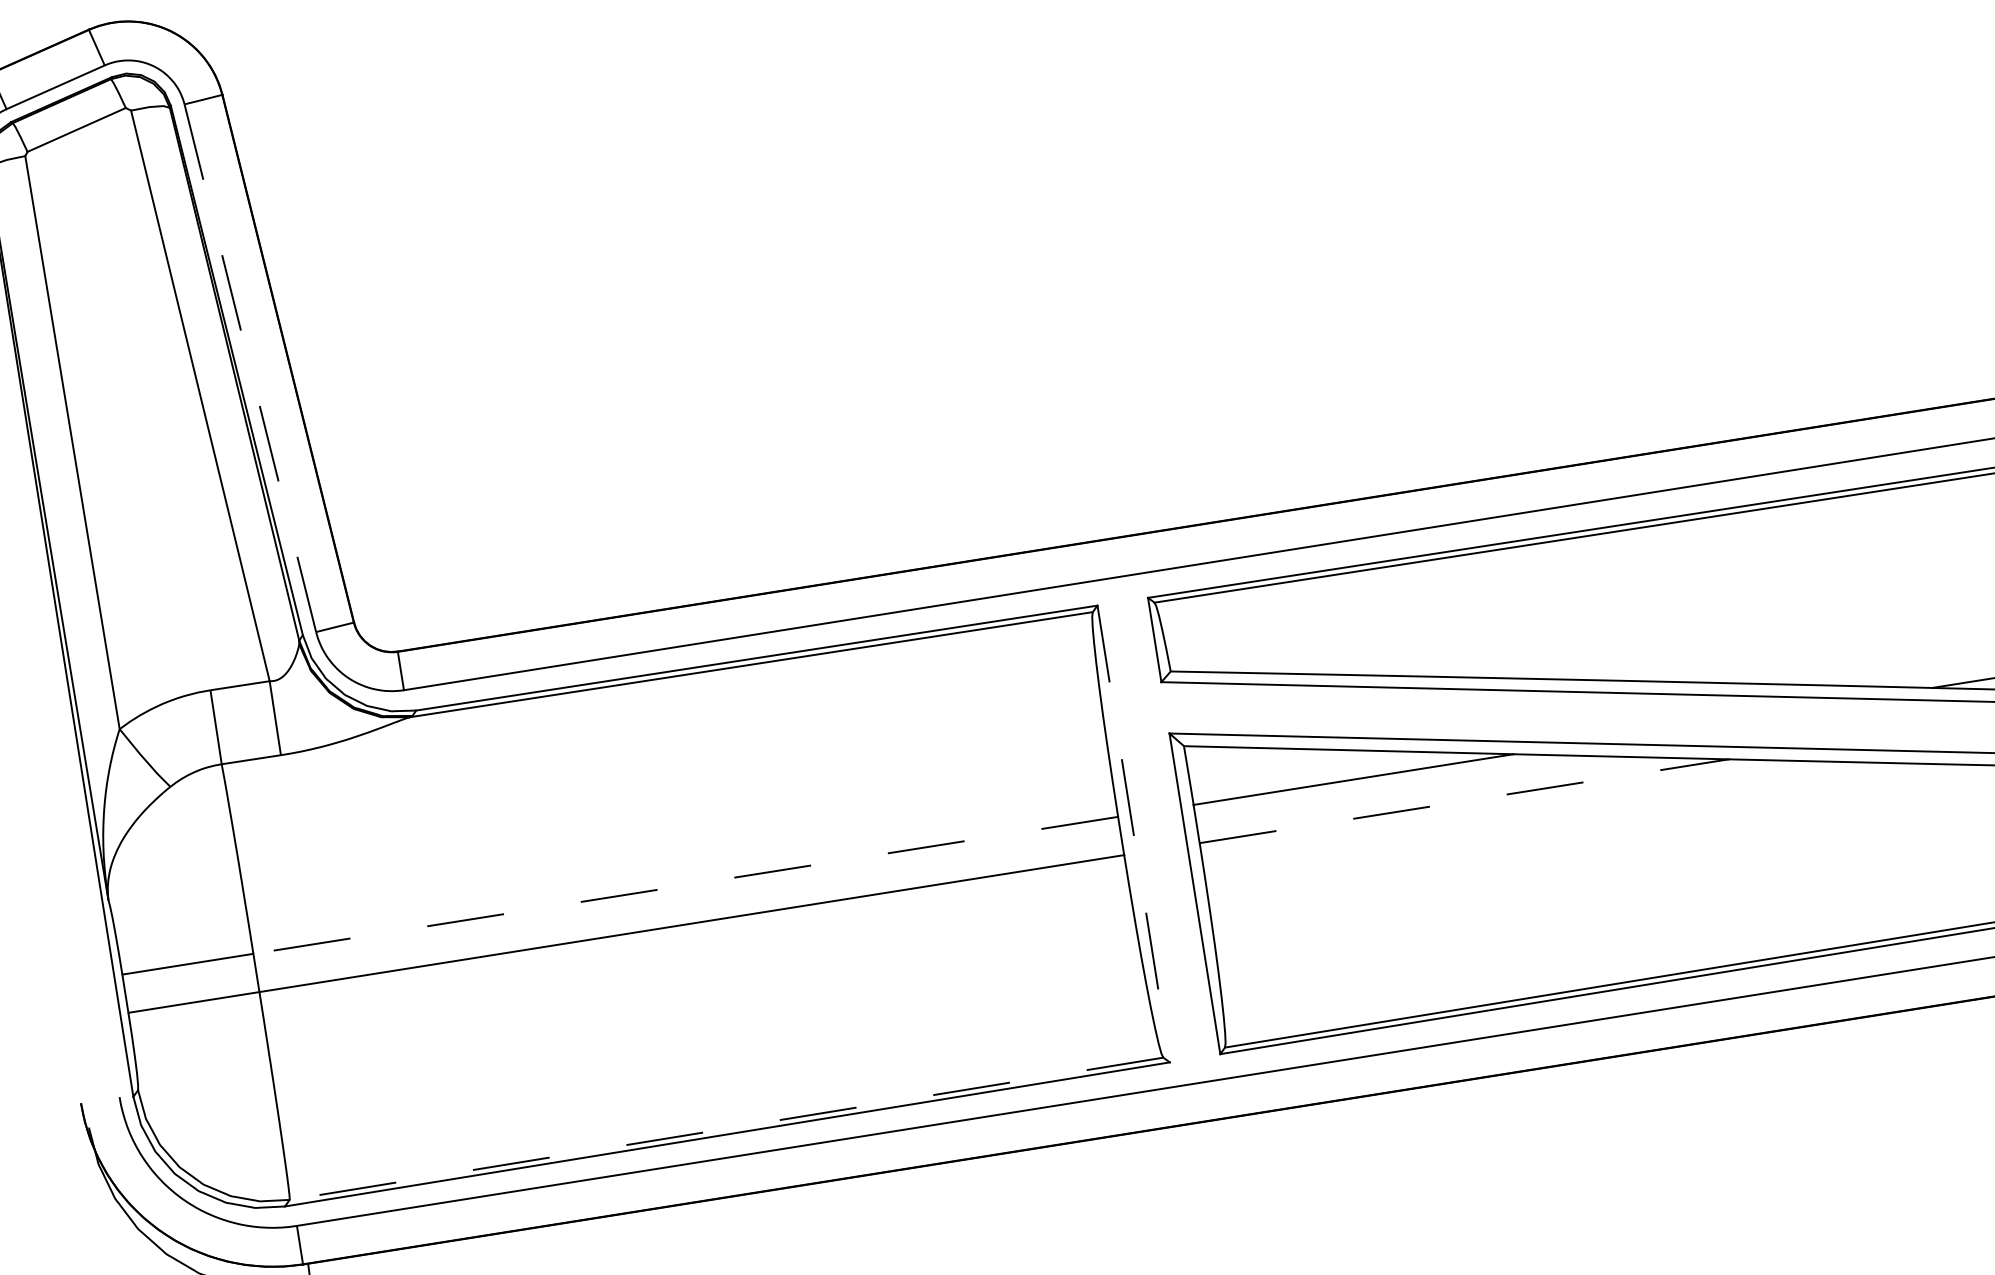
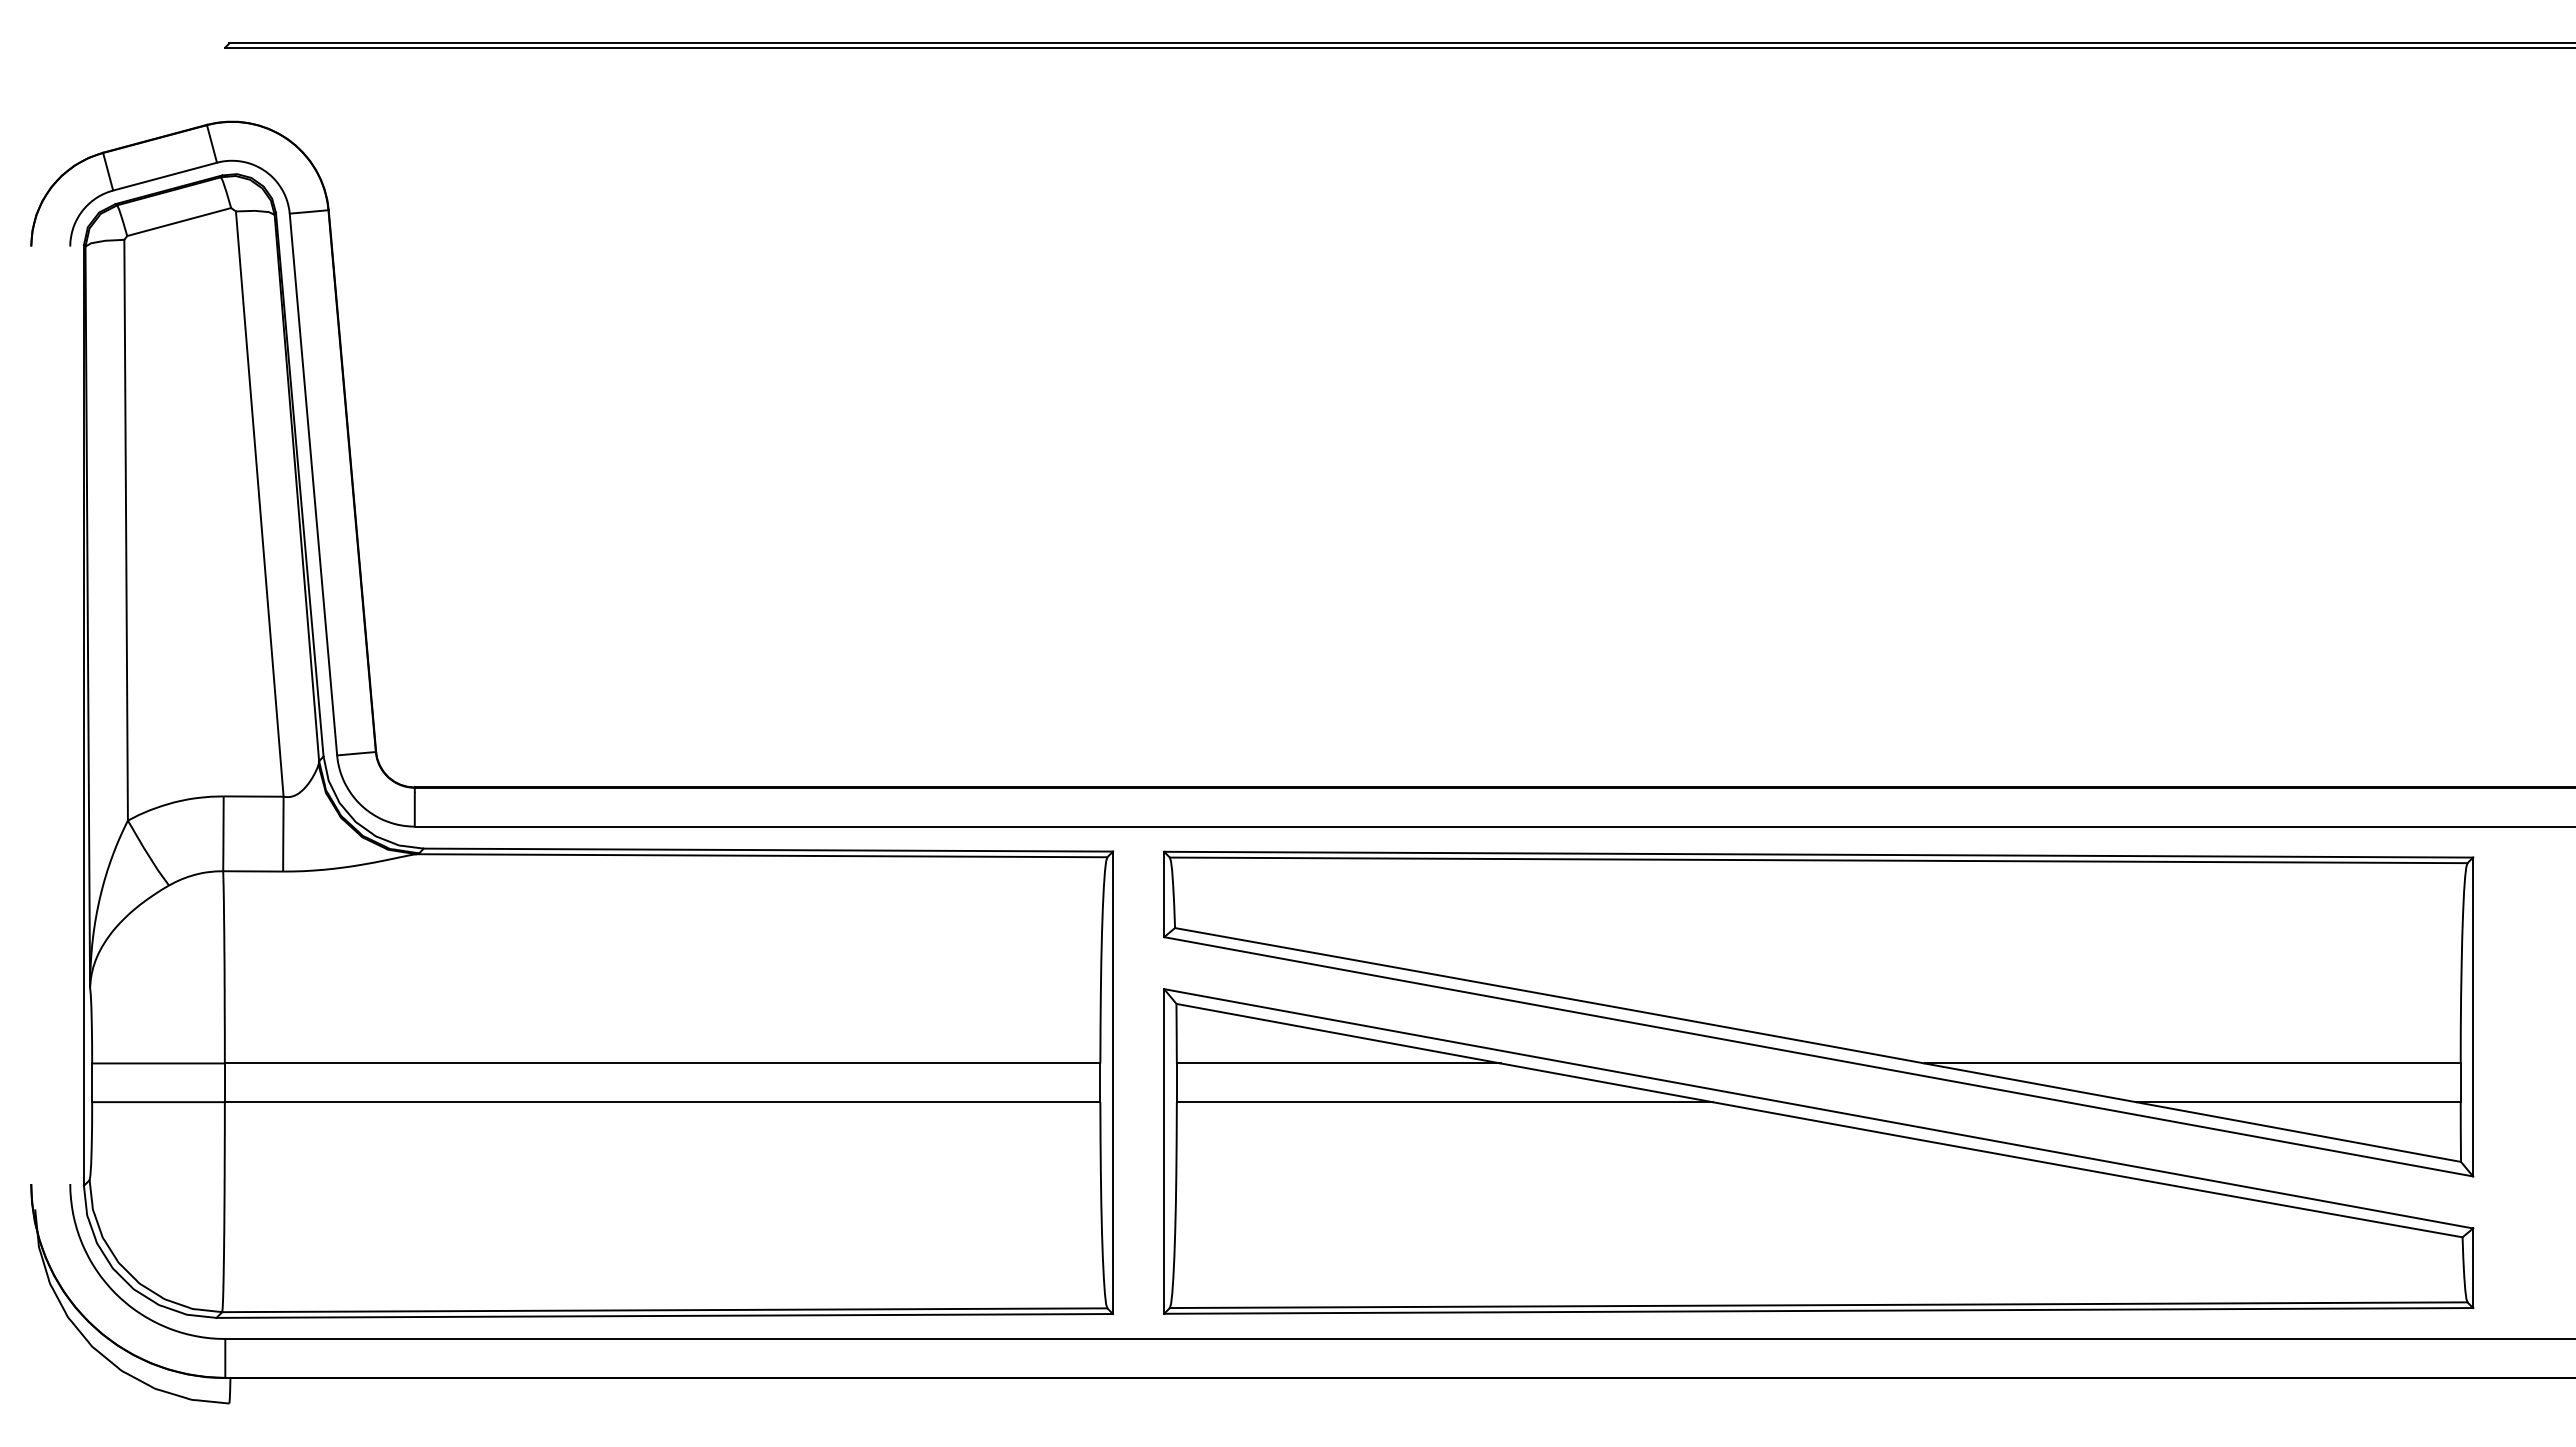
line: (250, 368) -> (313, 484), dashed -> solid
line: (1464, 801) -> (1444, 1102), dashed -> solid
line: (1134, 834) -> (1113, 1083), dashed -> solid
line: (685, 885) -> (662, 1063), dashed -> solid
line: (726, 1129) -> (664, 1310), dashed -> solid

